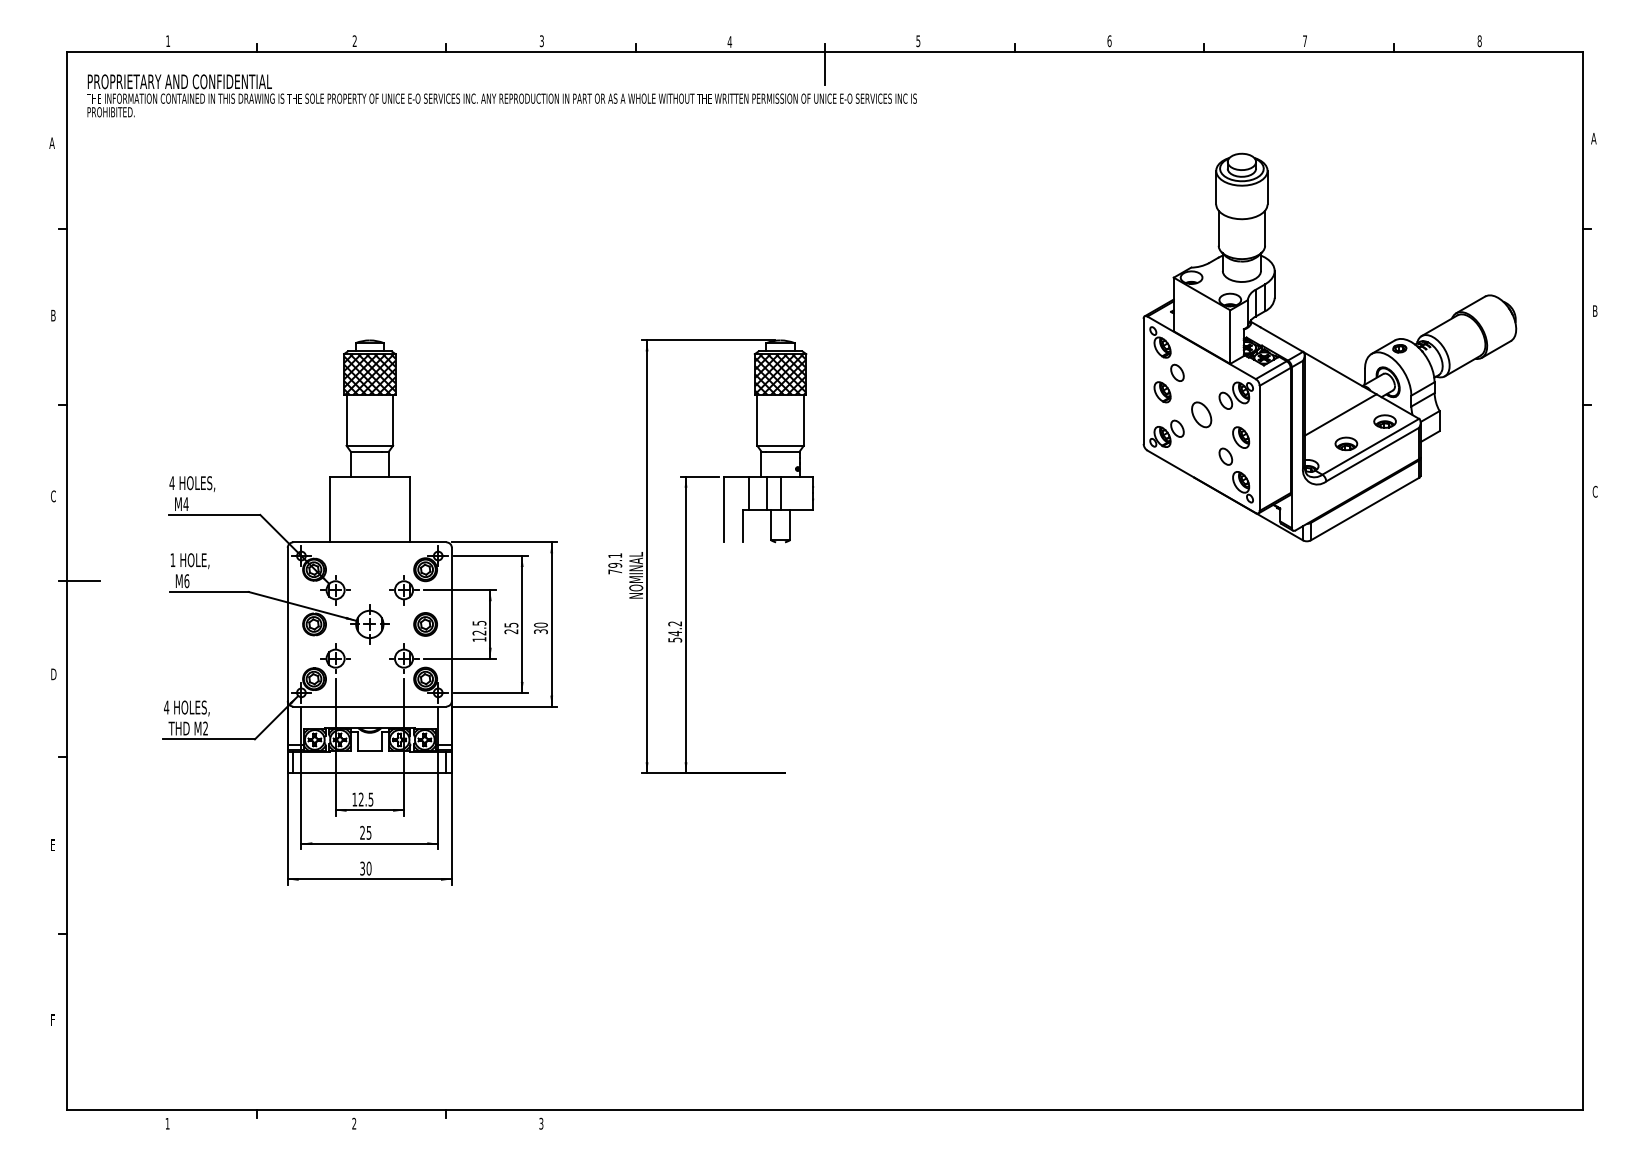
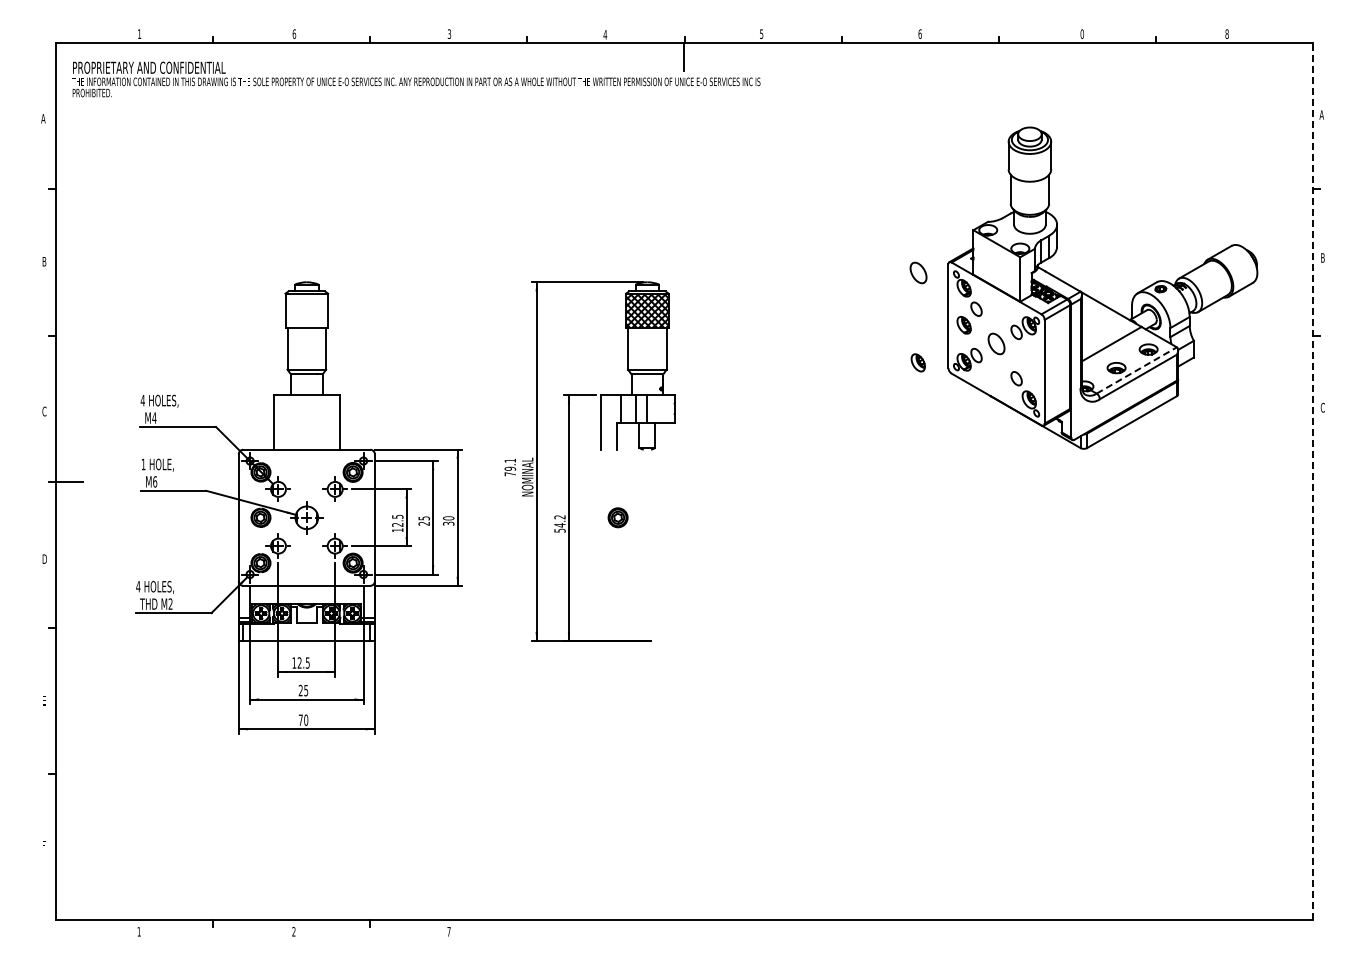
text: (354, 40) -> (294, 33), 2 -> 6
text: (1305, 40) -> (1082, 33), 7 -> 0
part: (1107, 328) -> (918, 272), added
hatch: (369, 374) -> (306, 310), removed
part: (1240, 437) -> (917, 362), moved
line: (1371, 446) -> (1137, 370), solid -> dashed
line: (1582, 580) -> (1312, 481), solid -> dashed
part: (424, 624) -> (617, 517), moved
text: (362, 868) -> (300, 720), 30 -> 70
text: (540, 1123) -> (448, 931), 3 -> 7

